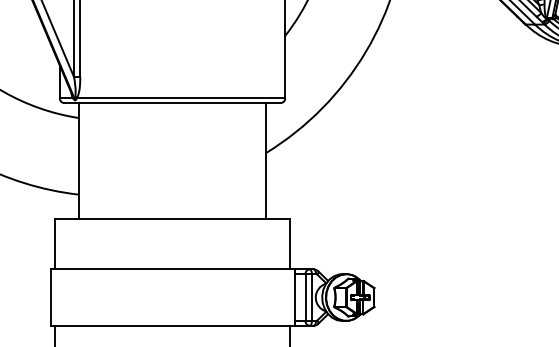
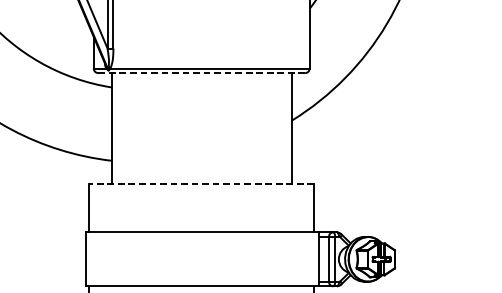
line: (172, 103) -> (201, 73), solid -> dashed
line: (172, 219) -> (201, 184), solid -> dashed

